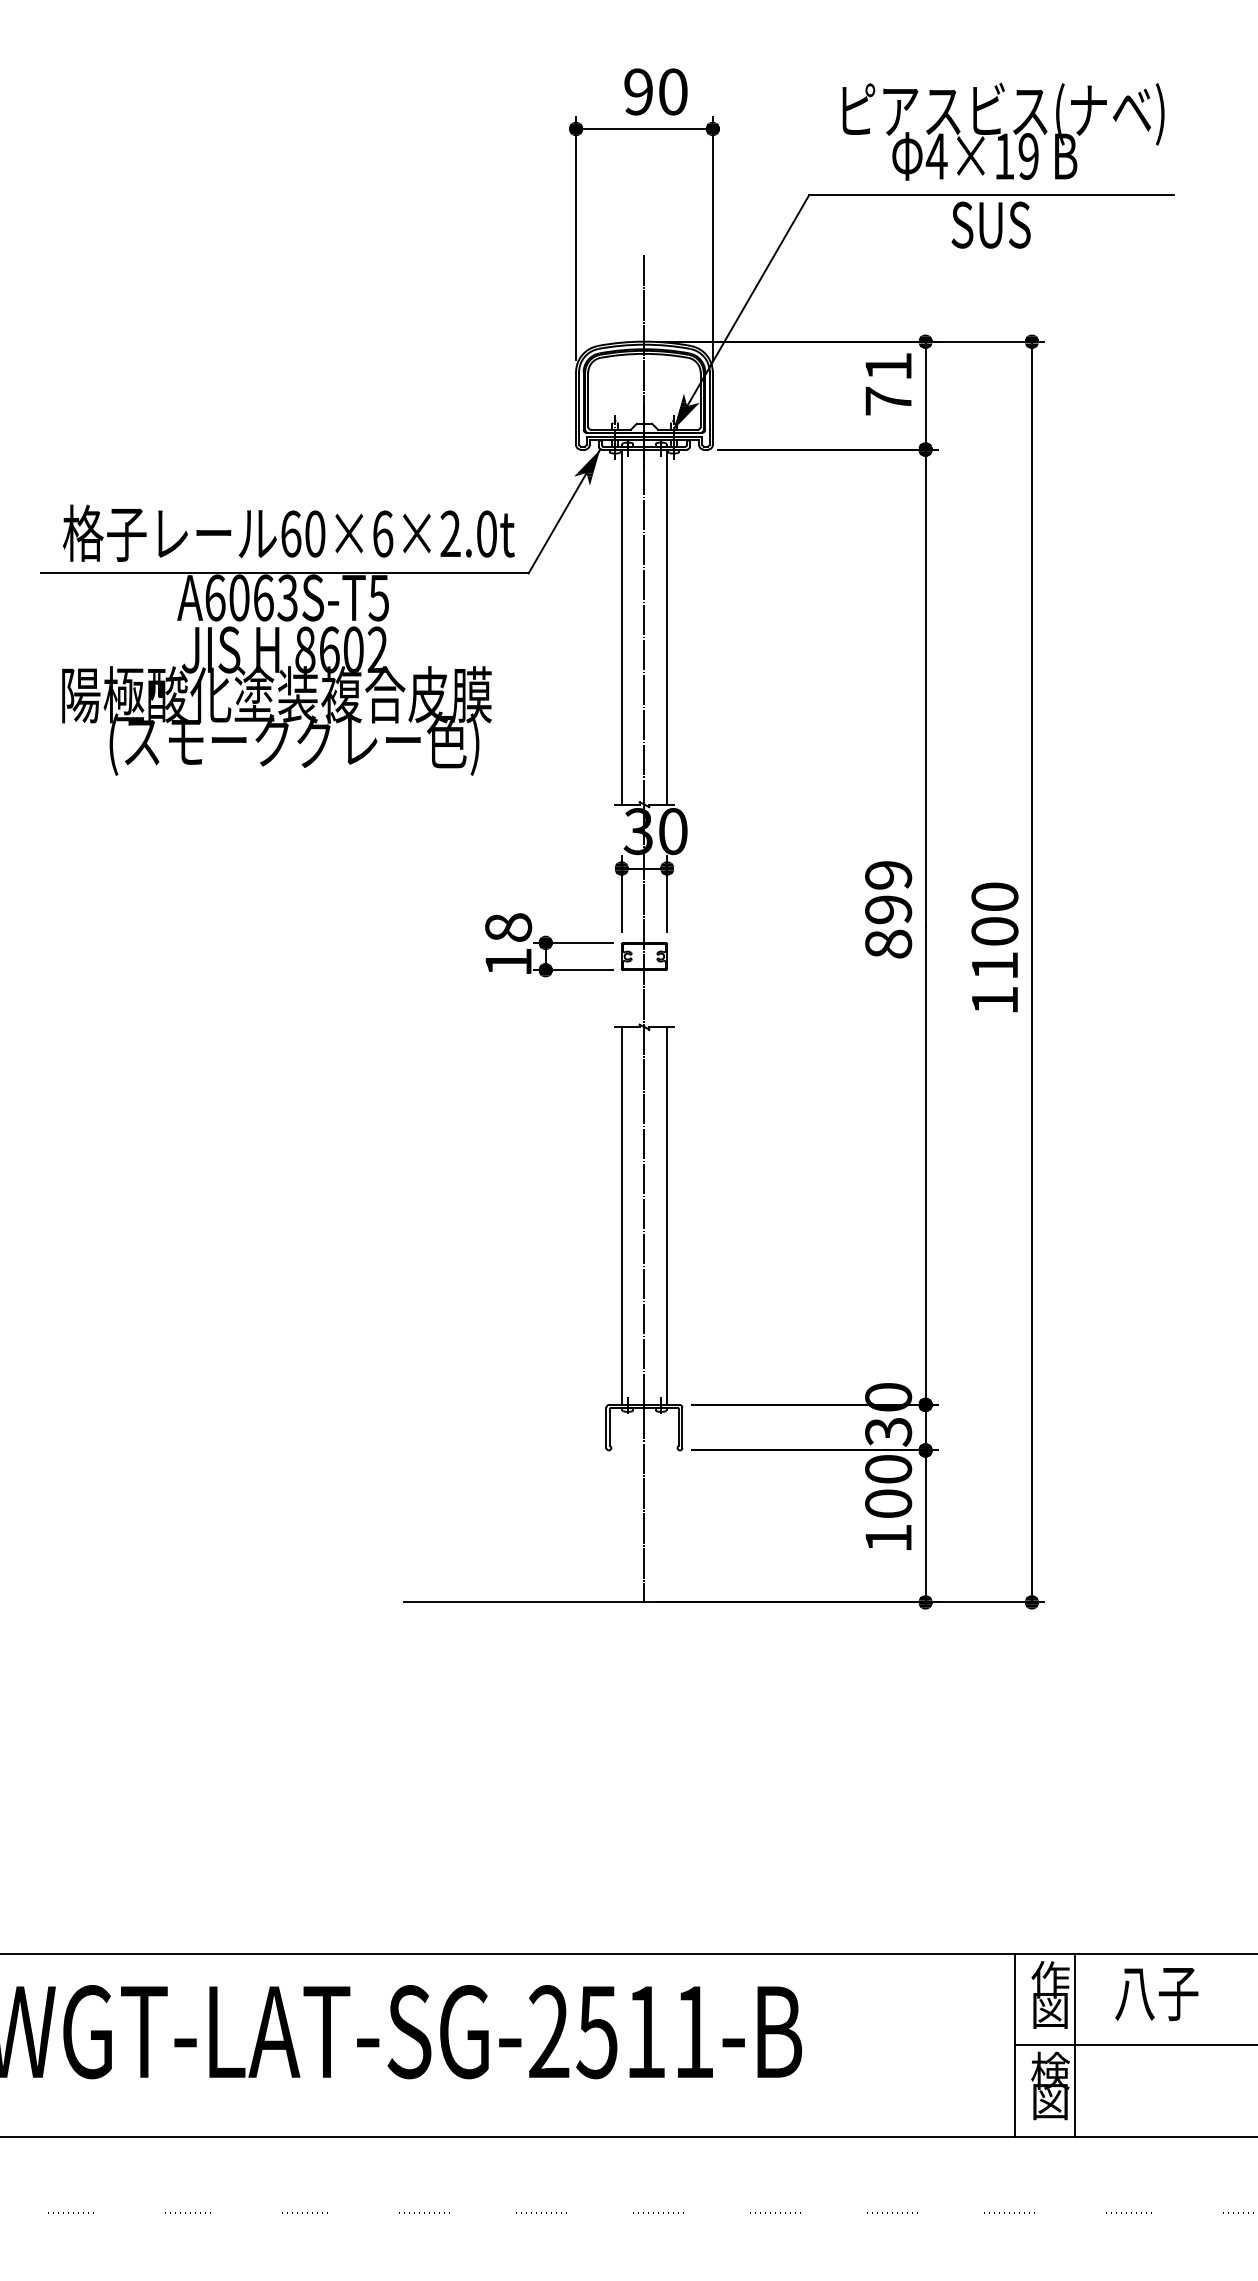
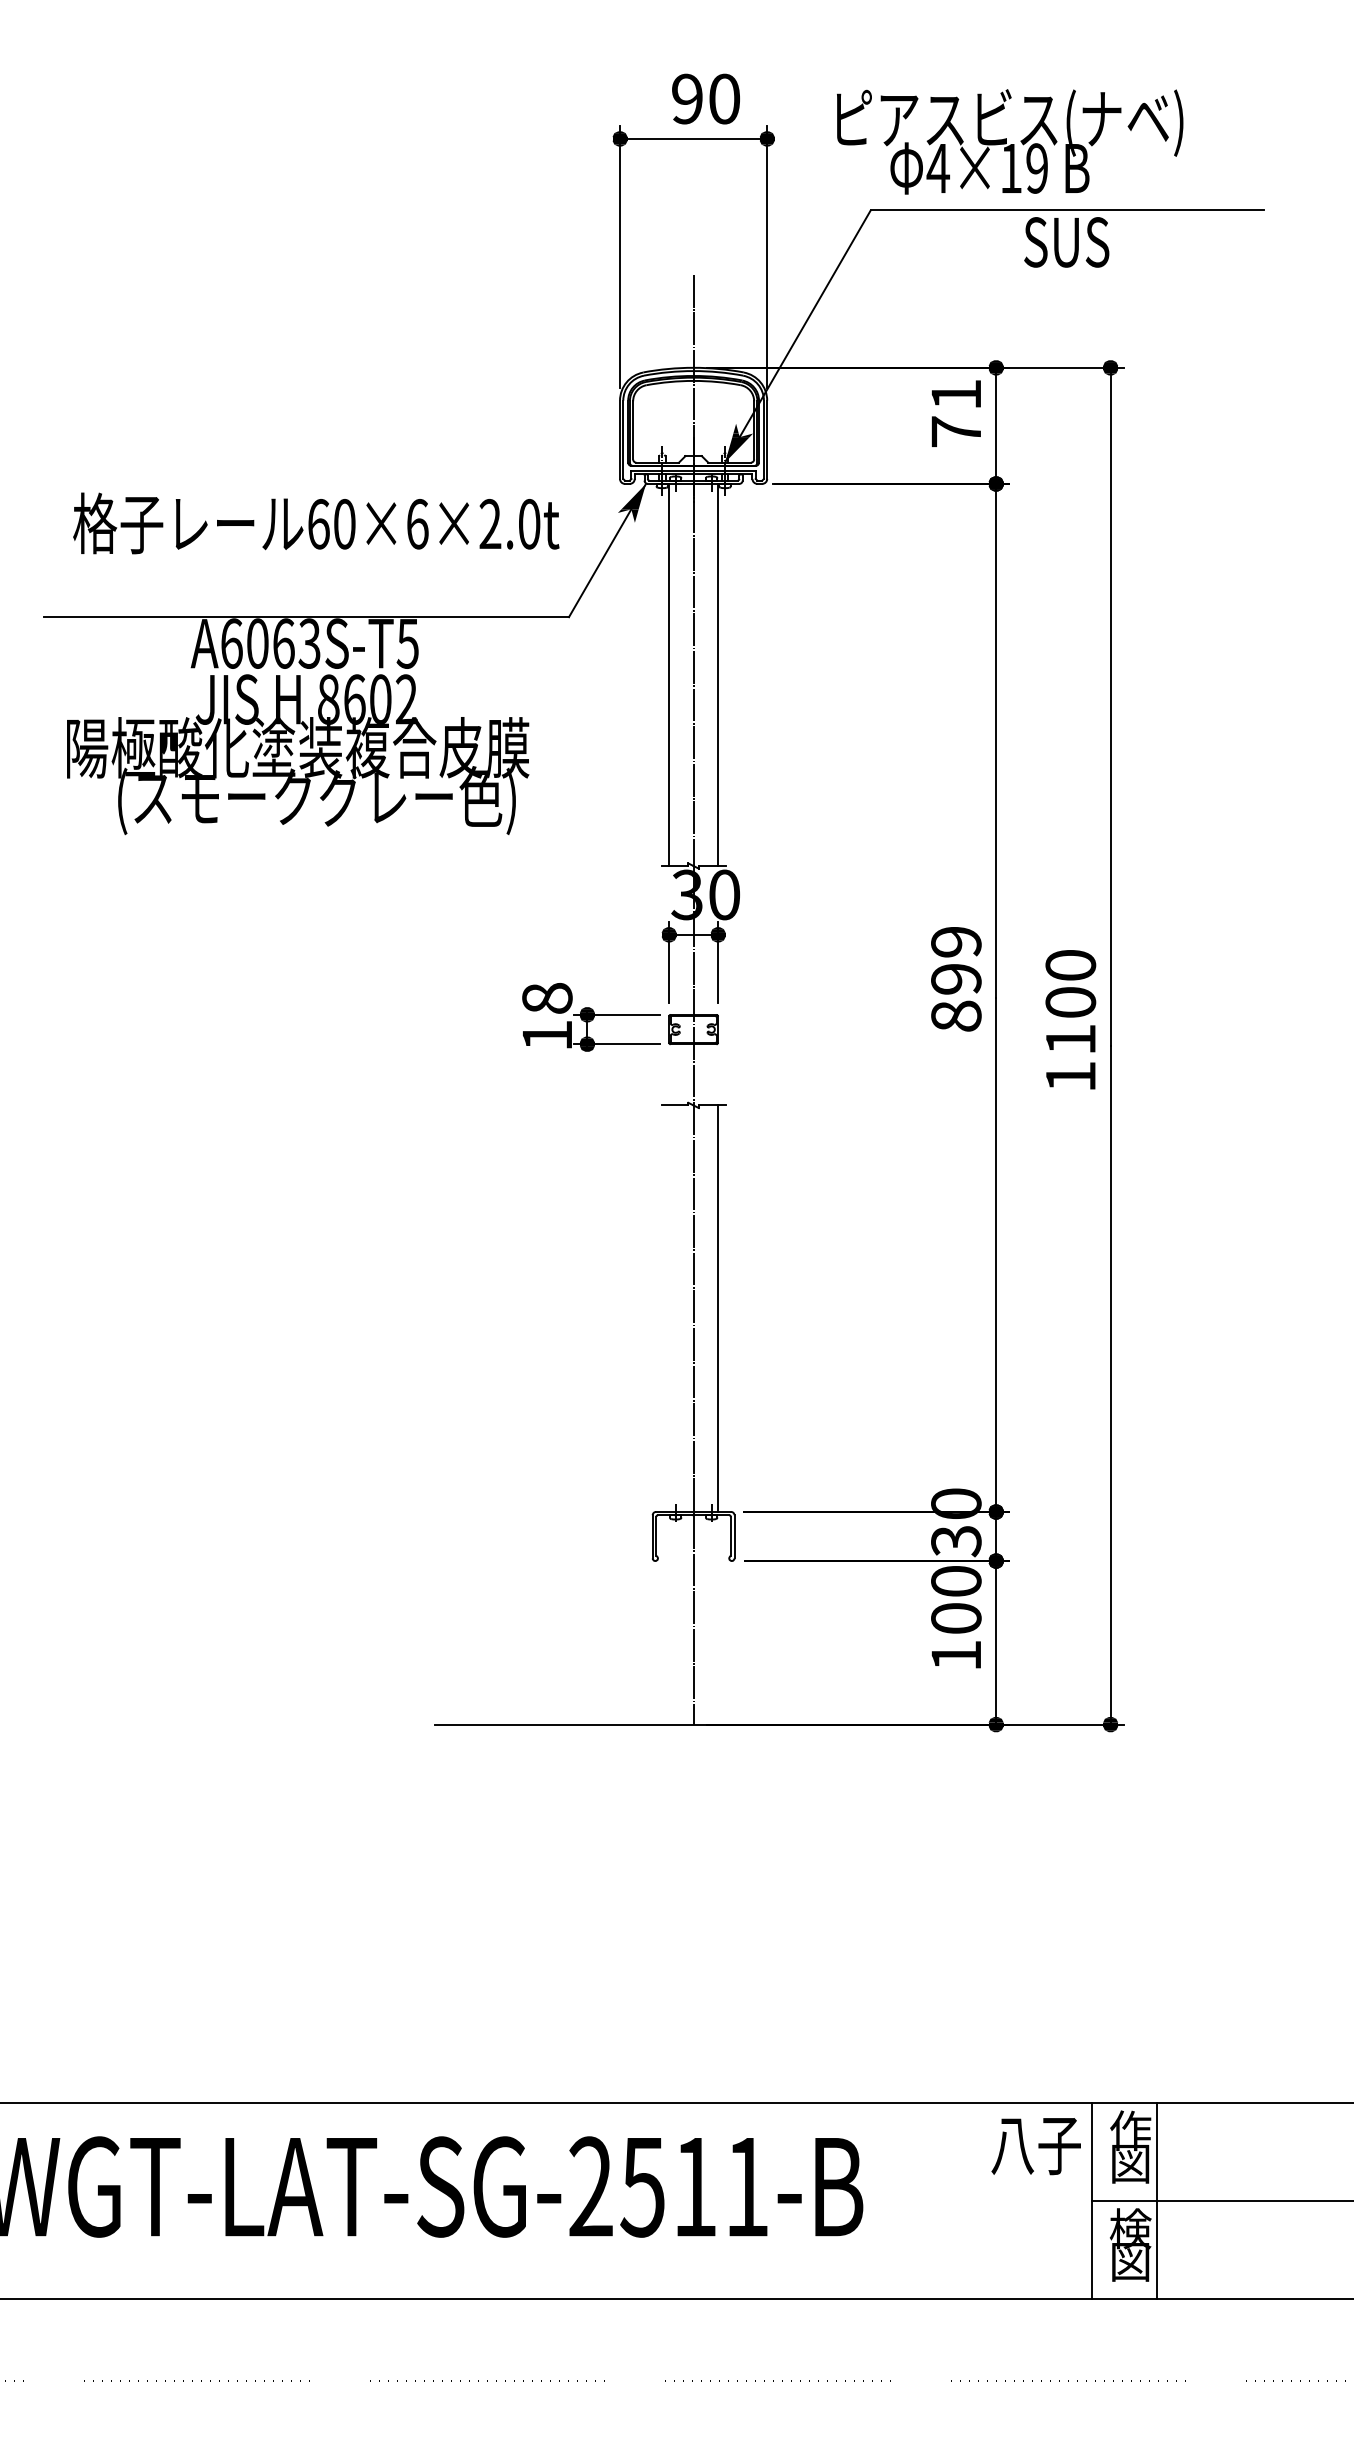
text: (1003, 131) -> (1010, 141), moved
text: (288, 532) -> (315, 522), moved
line: (621, 1215) -> (668, 1308), removed
text: (1156, 1994) -> (1035, 2146), moved

